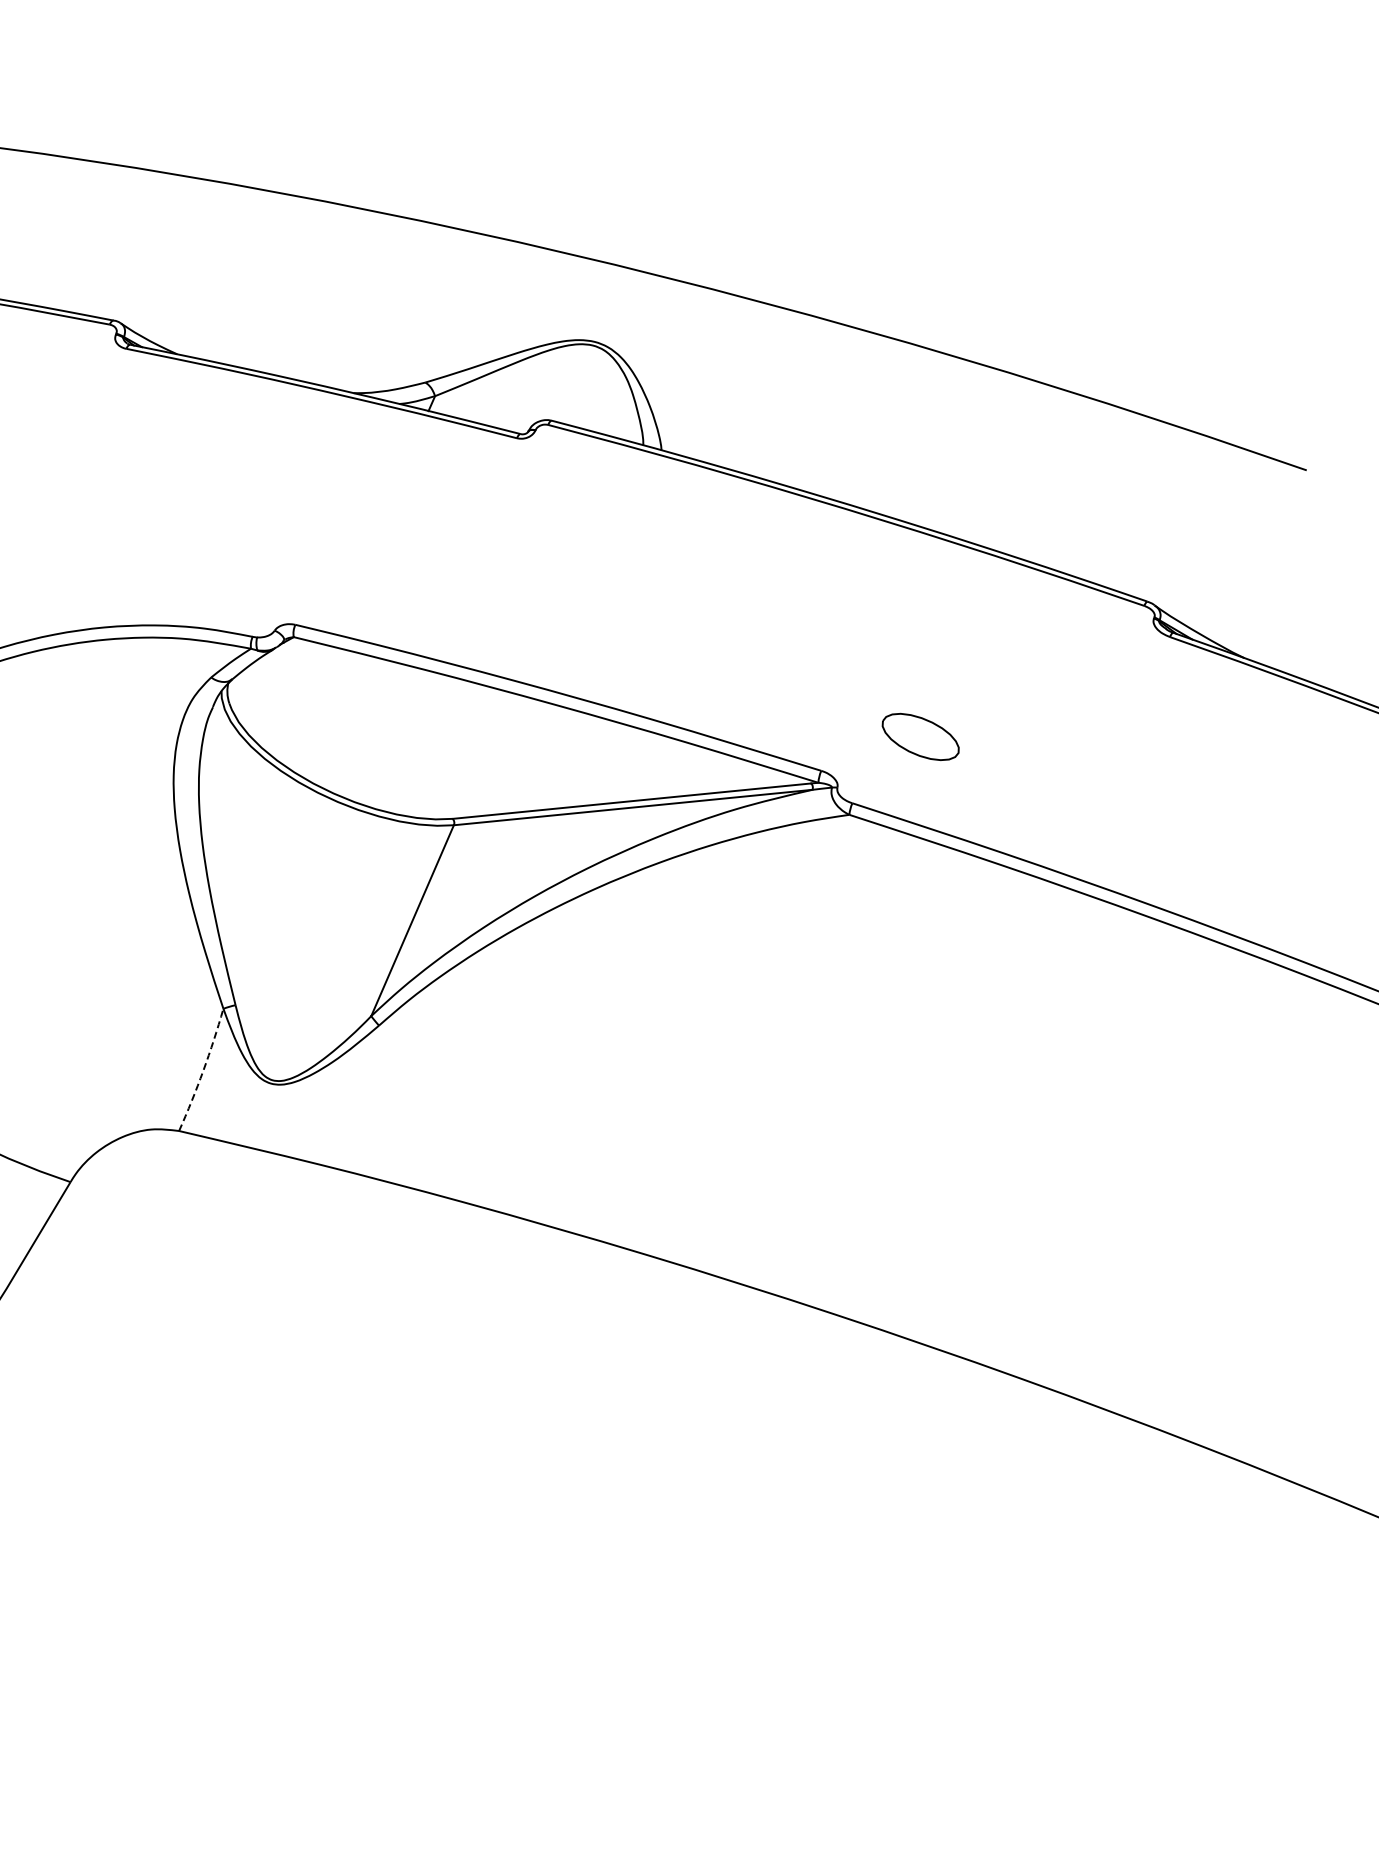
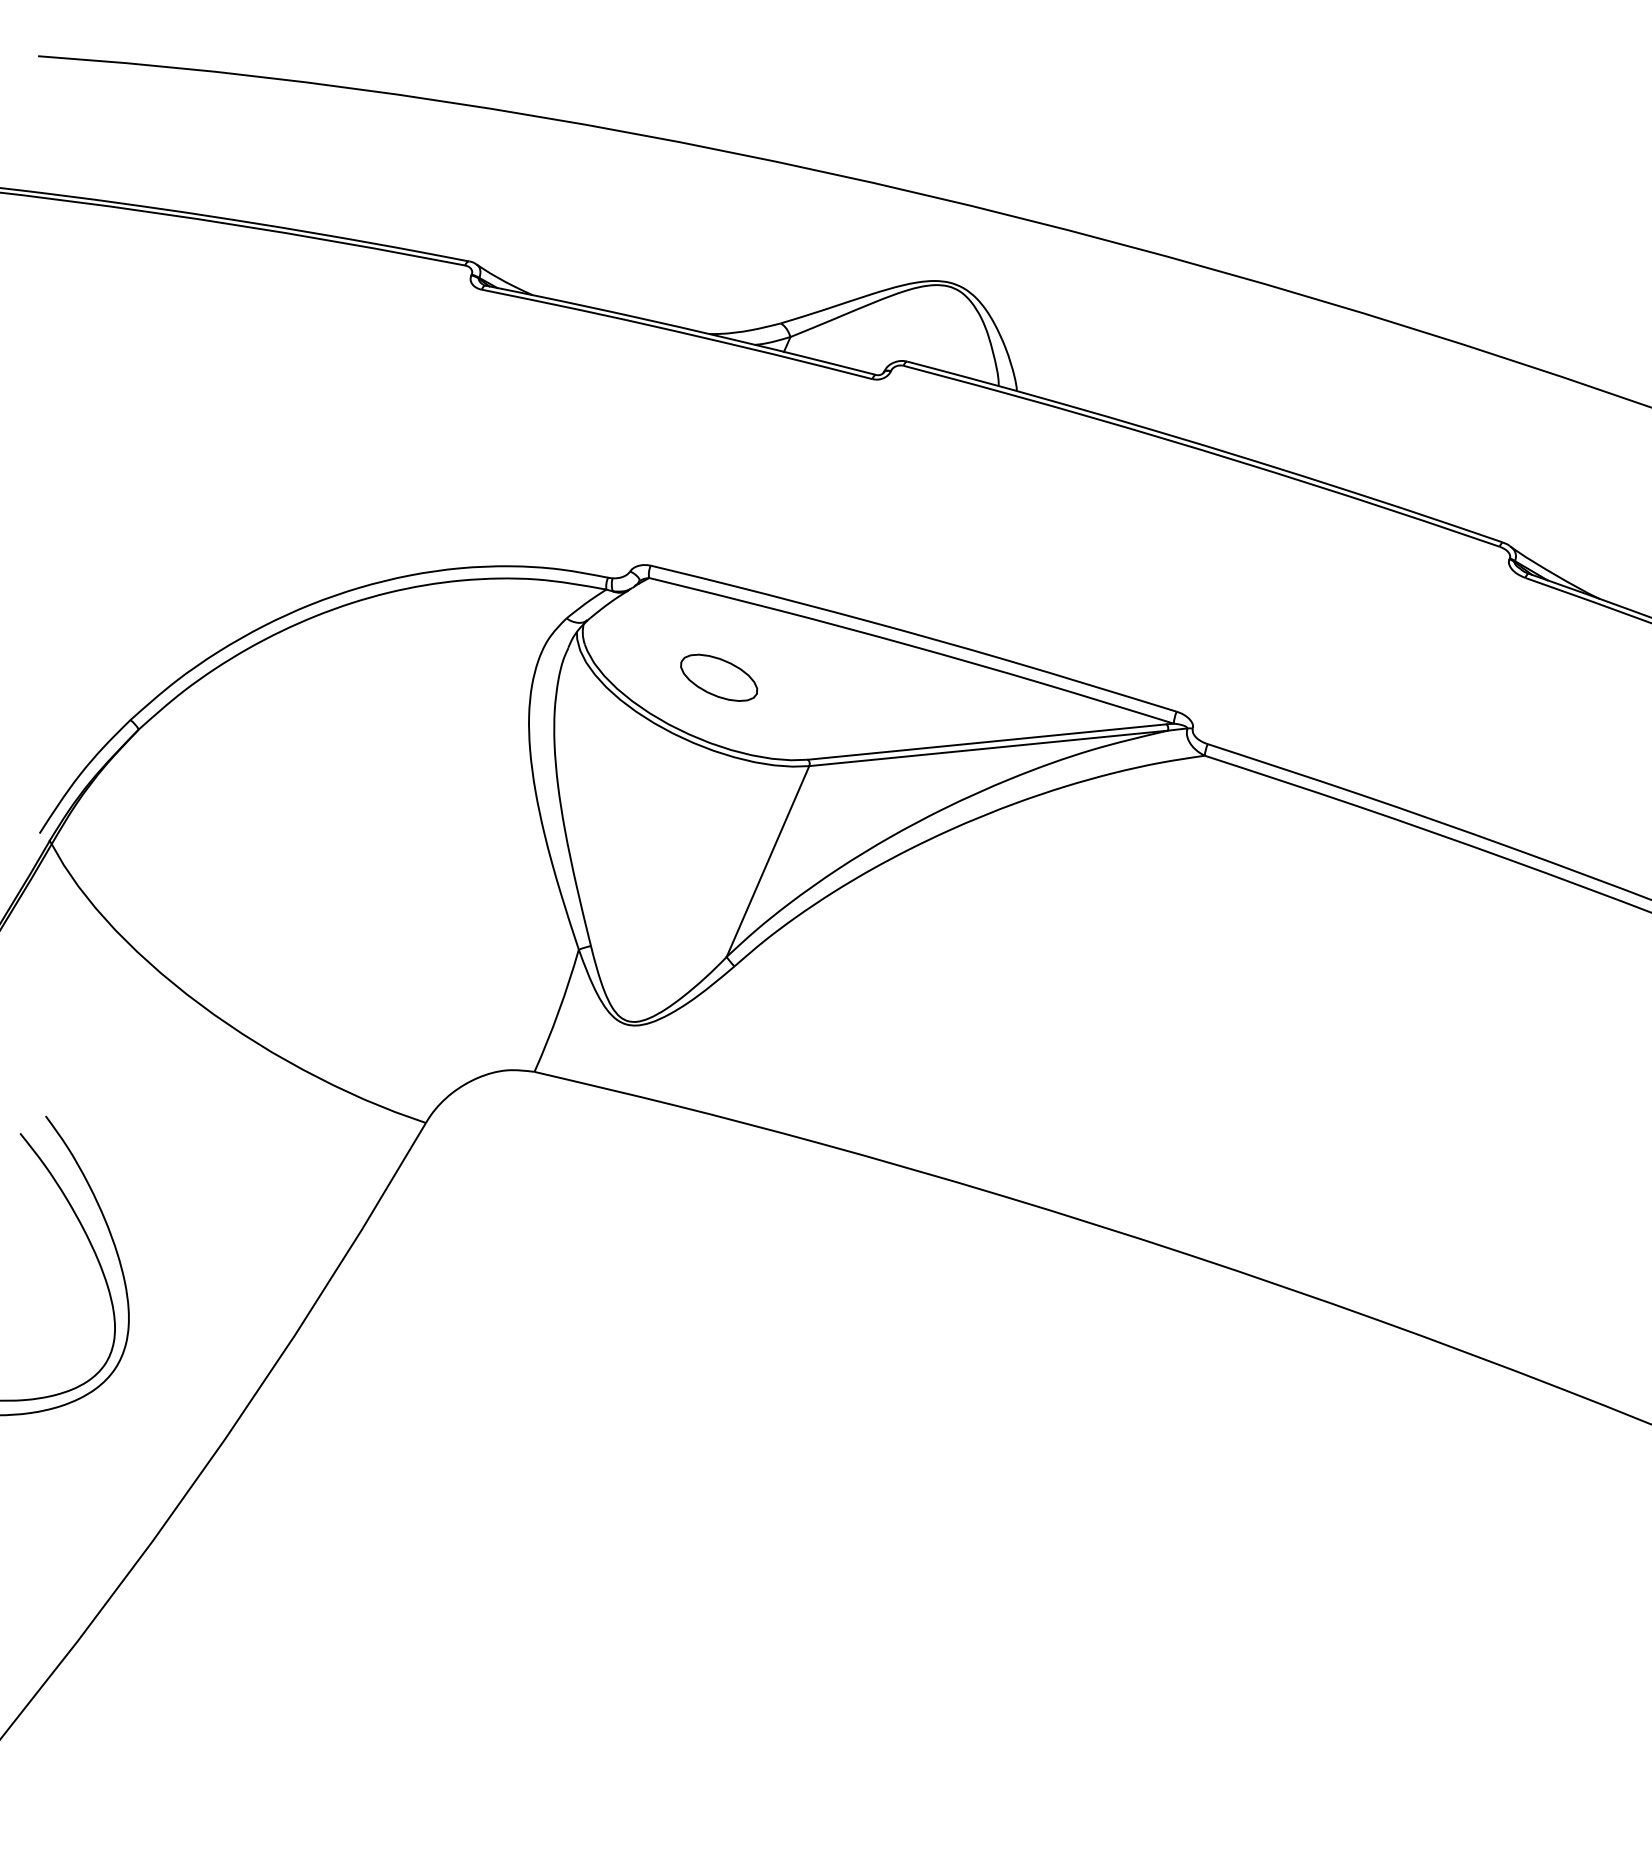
part: (921, 736) -> (719, 677), moved
arc: (203, 1070) -> (558, 1011), dashed -> solid

